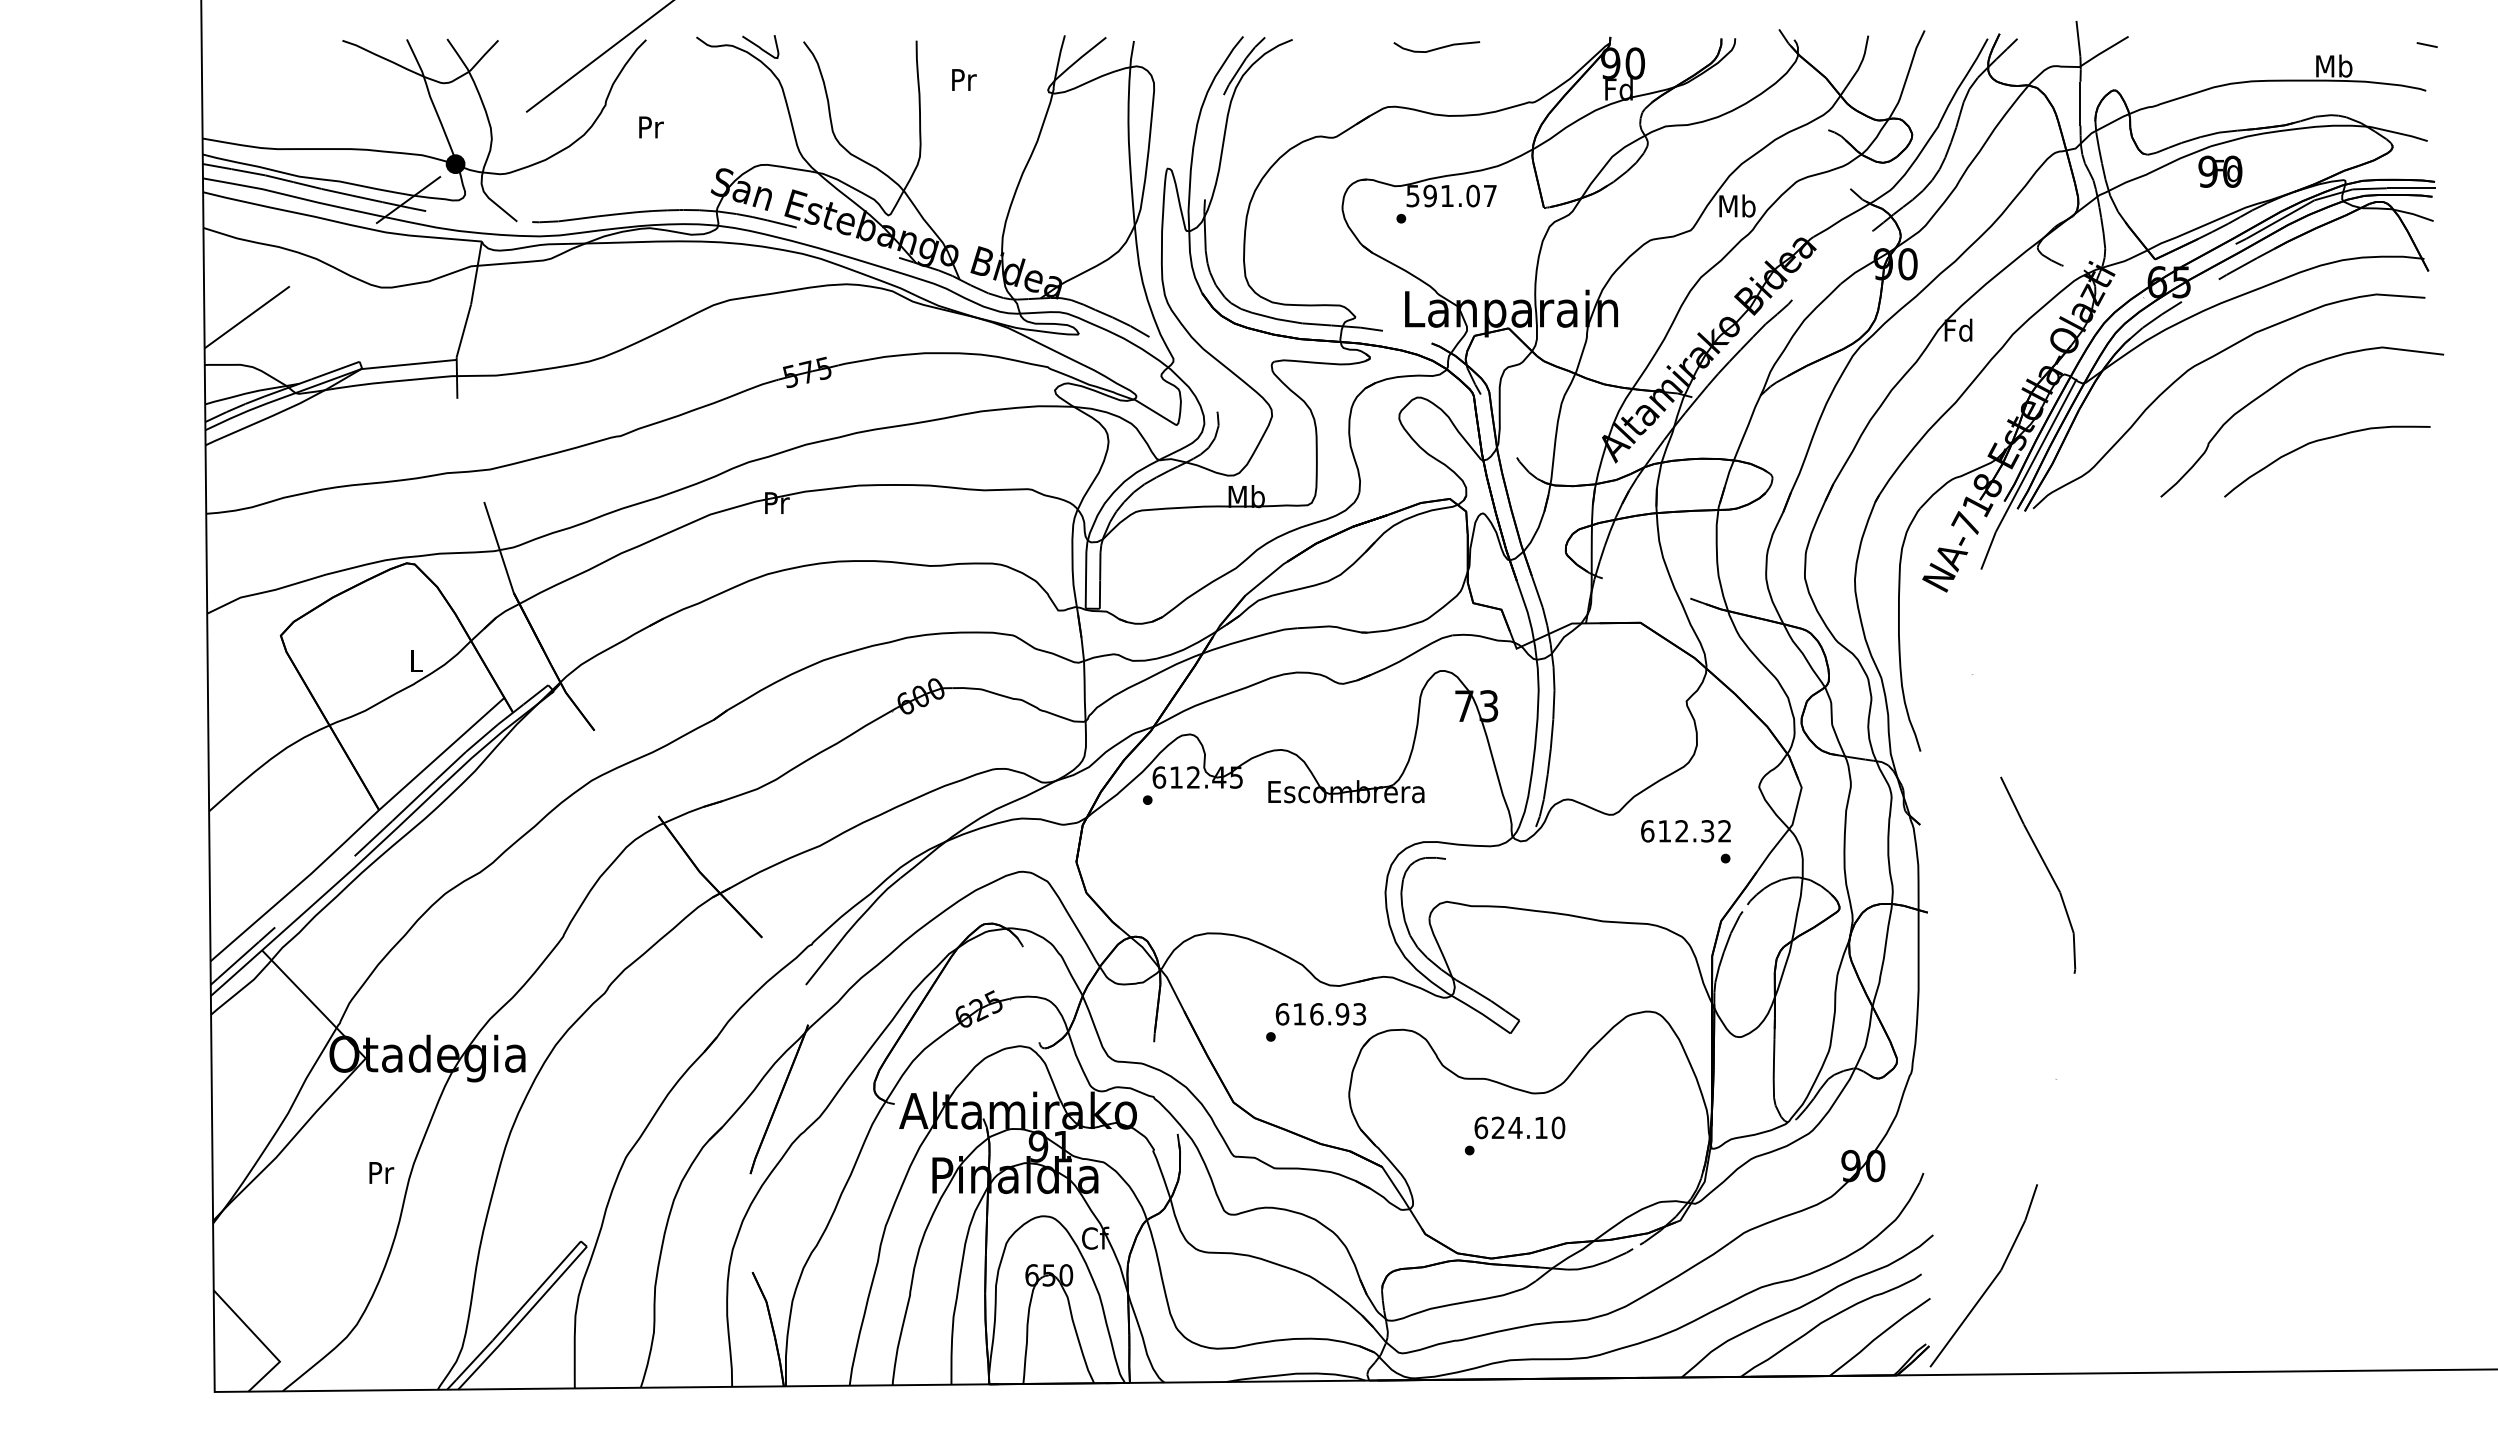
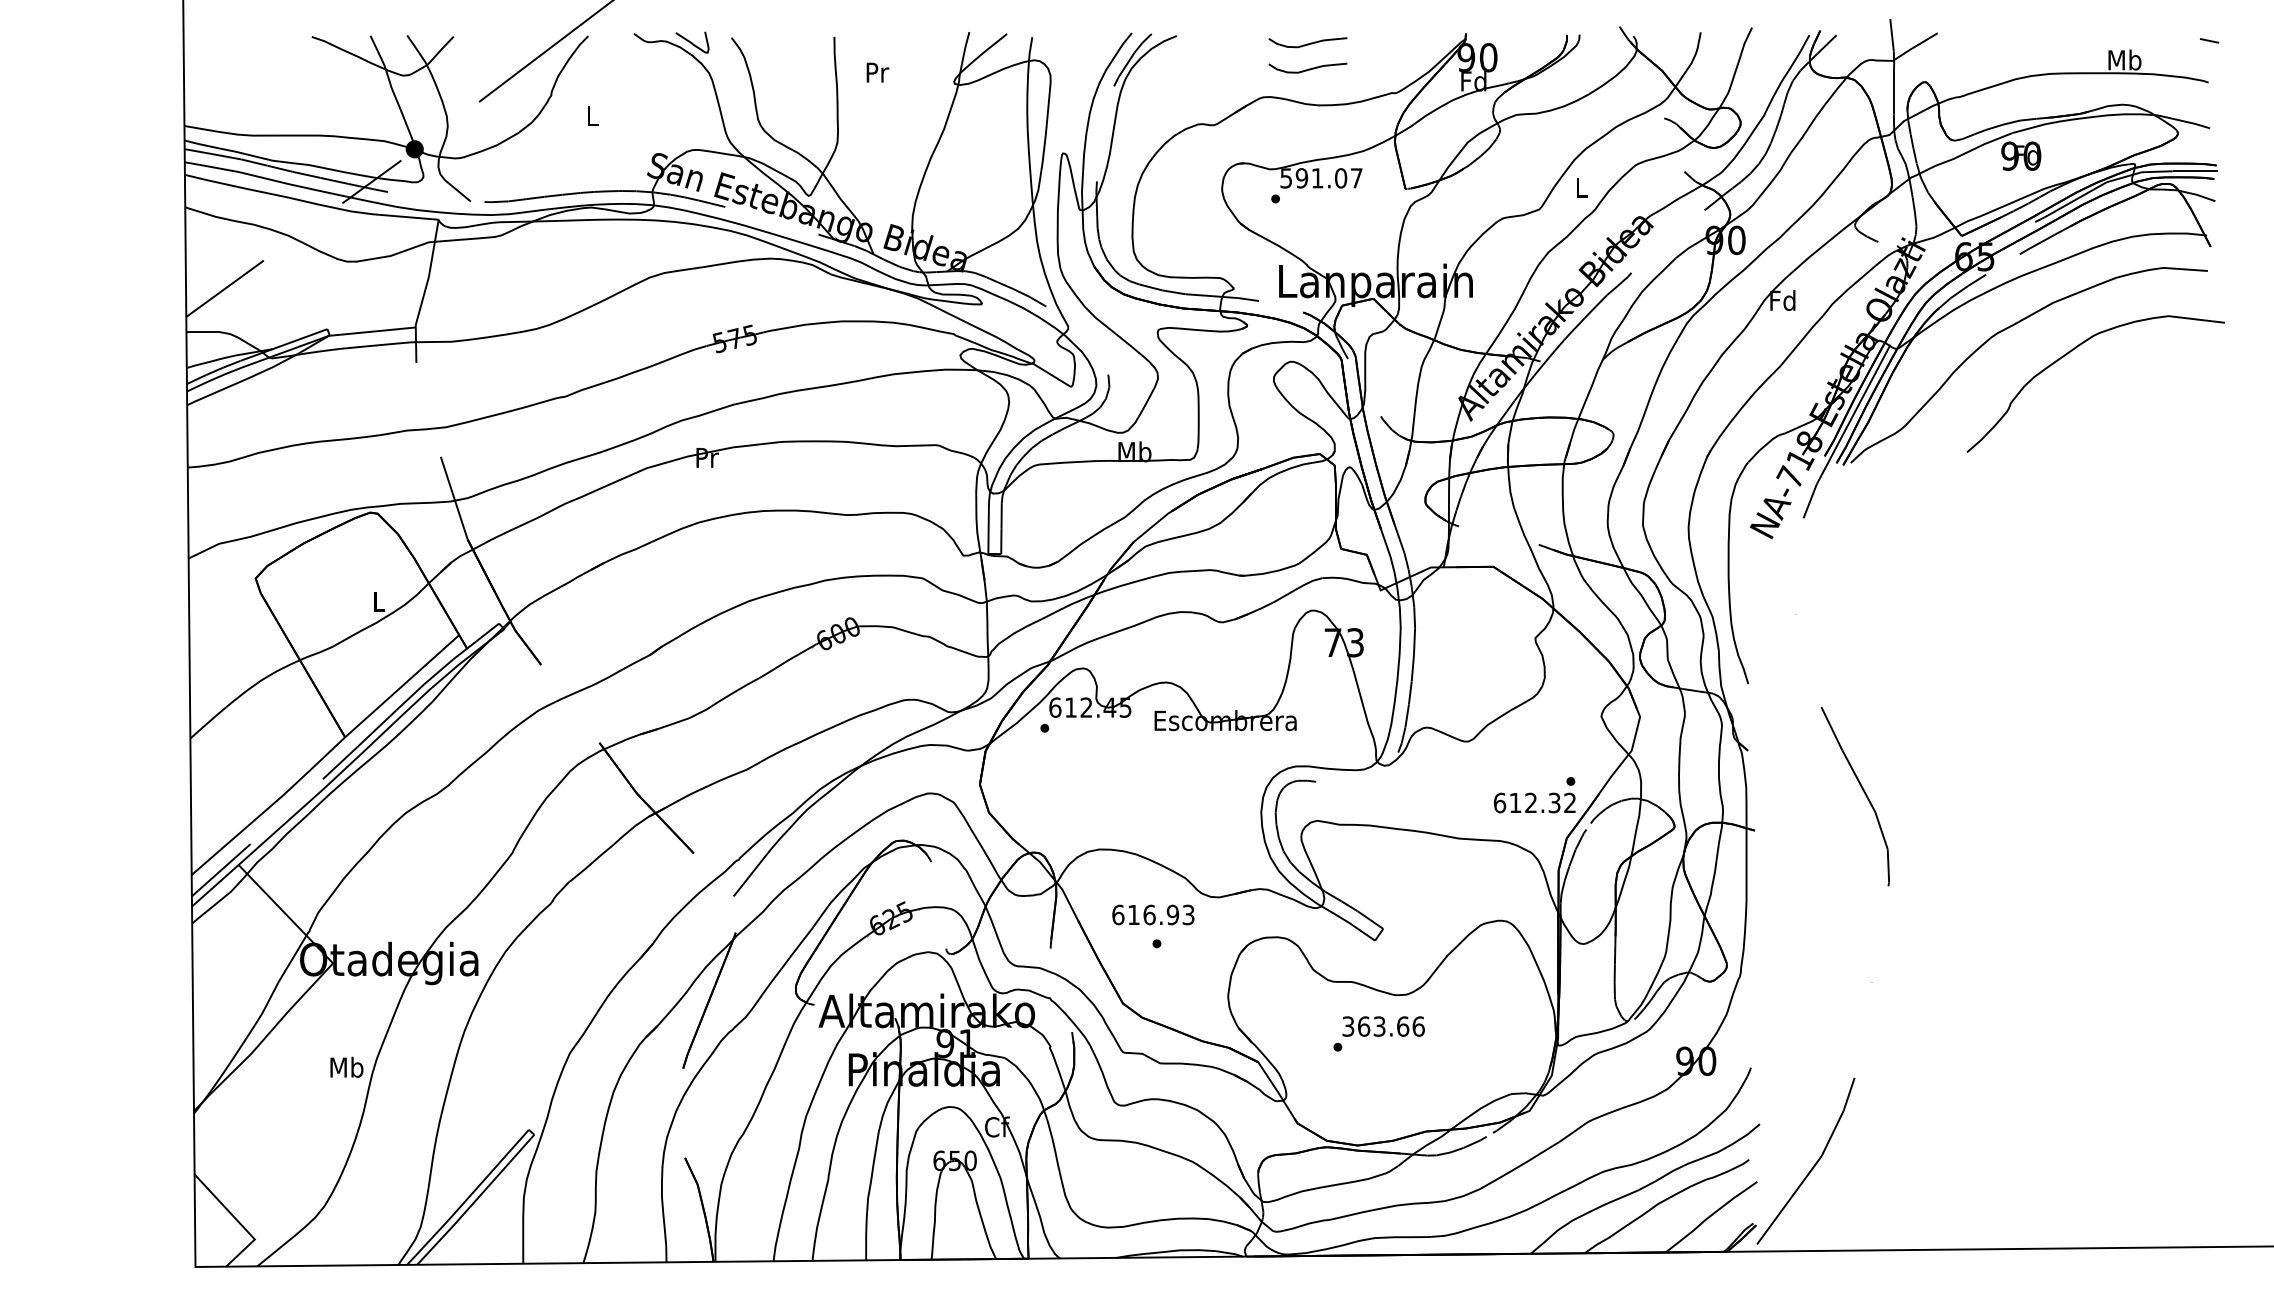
curve: (1437, 75) -> (1308, 68), added
text: (651, 127) -> (593, 115), Pr -> L
text: (1737, 205) -> (1581, 186), Mb -> L
curve: (2323, 440) -> (2115, 400), removed
text: (1685, 831) -> (1534, 803), moved
text: (1320, 1014) -> (1152, 915), moved
text: (1519, 1127) -> (1383, 1026), 624.10 -> 363.66
text: (381, 1172) -> (347, 1067), Pr -> Mb

